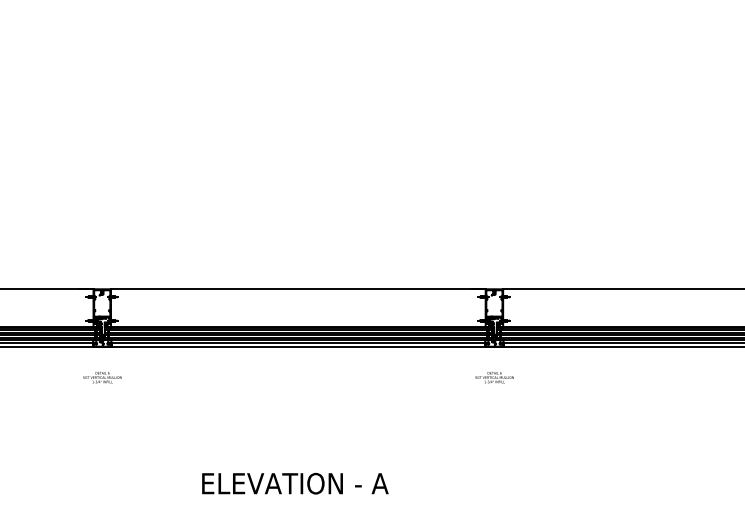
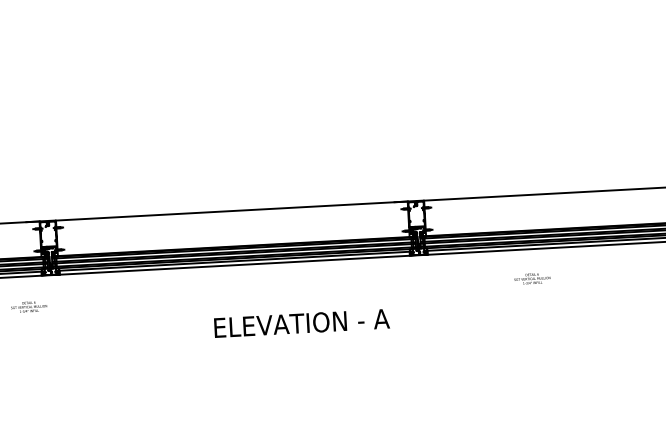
text: (102, 377) -> (29, 306), moved
text: (494, 377) -> (532, 278), moved
text: (295, 483) -> (302, 323), moved

